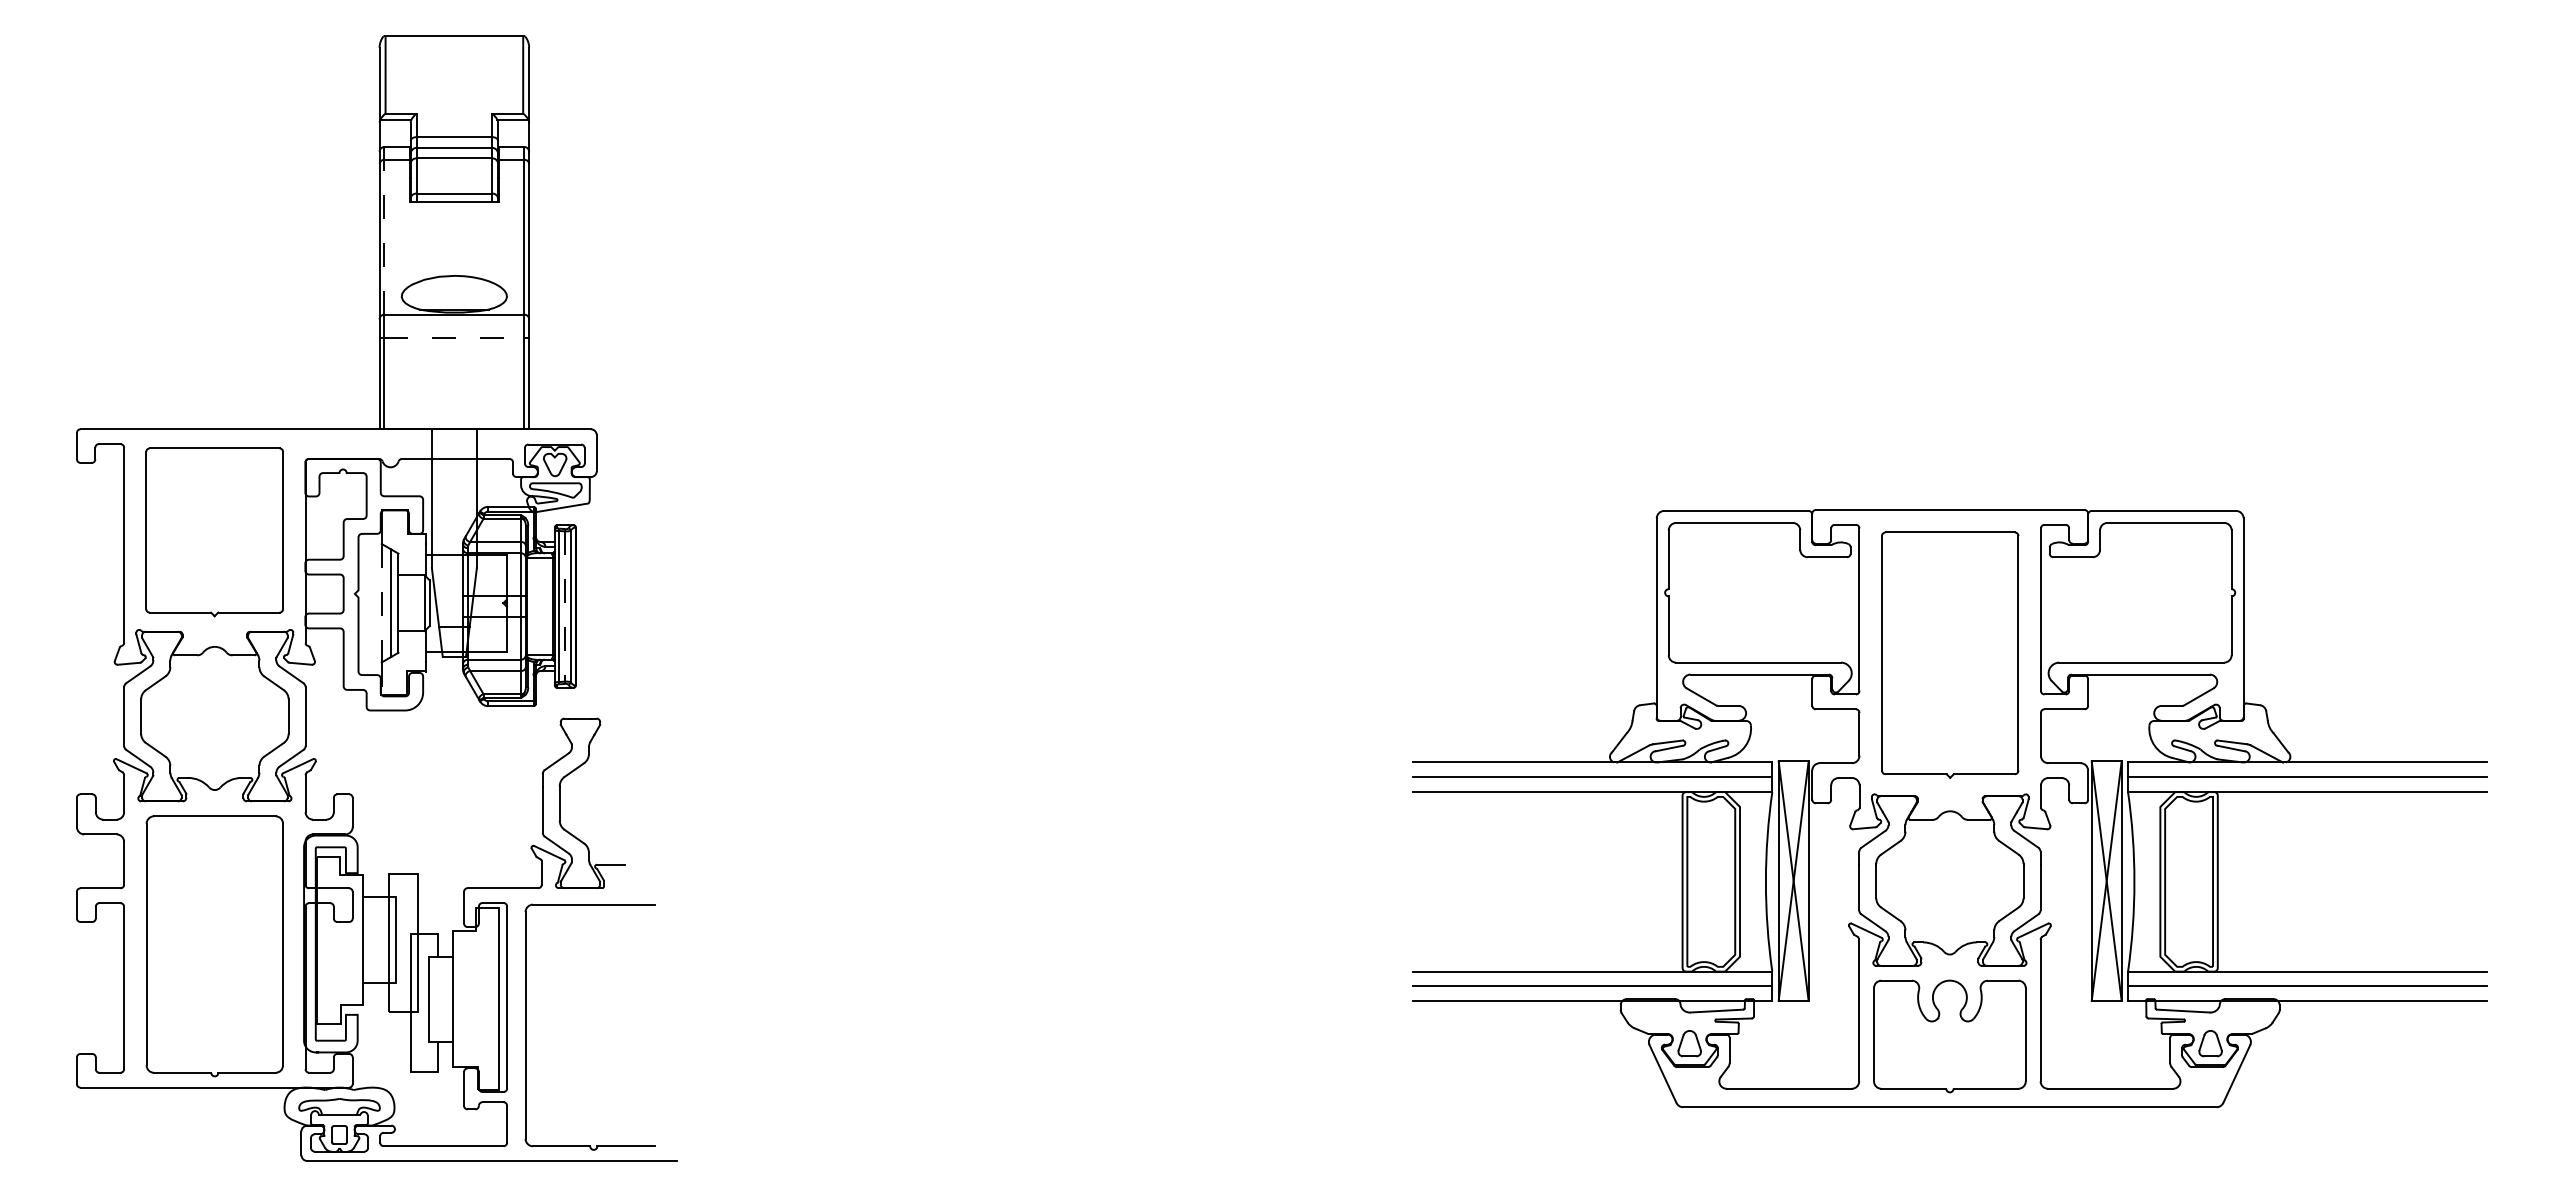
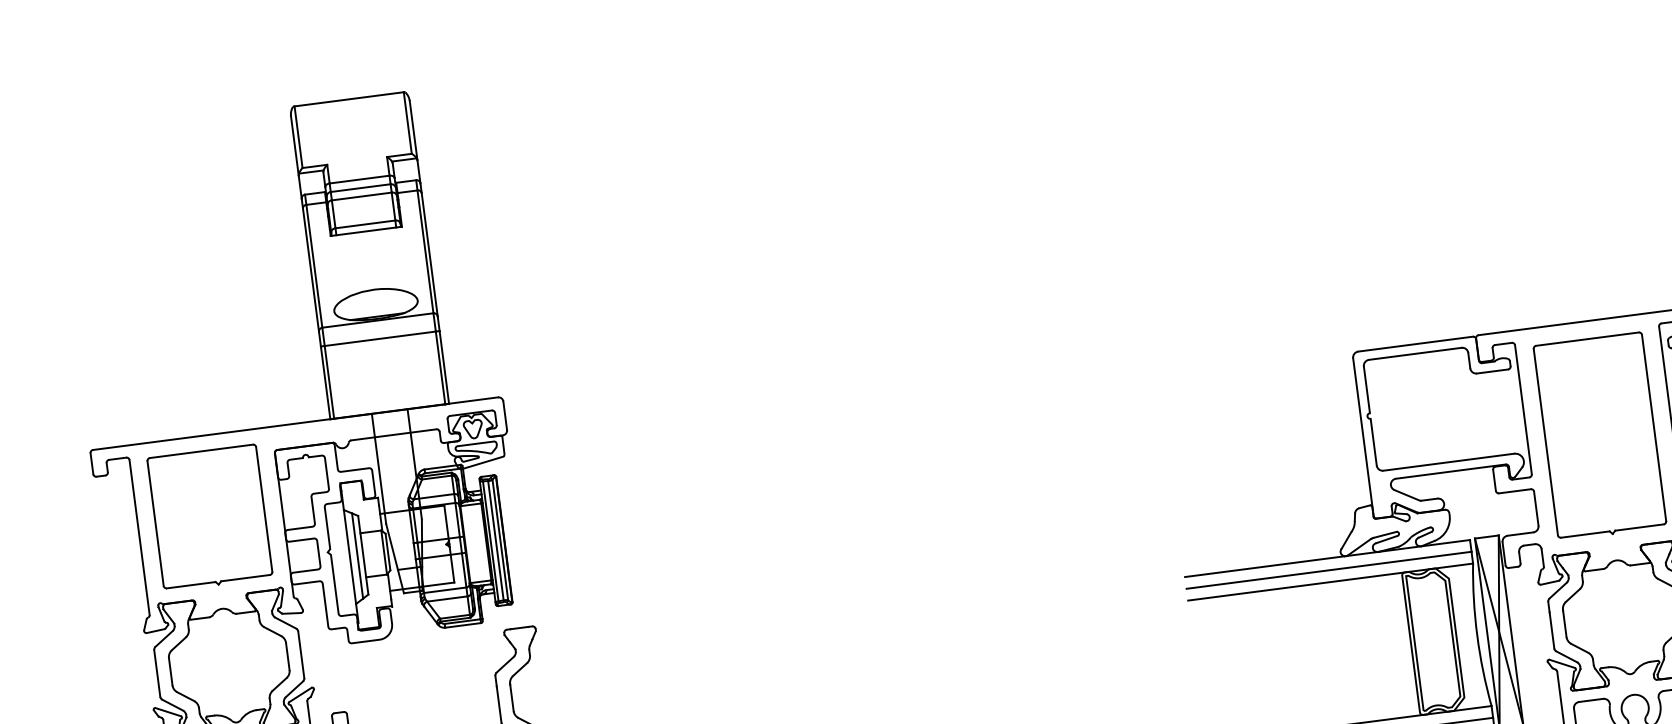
line: (384, 236) -> (314, 265), dashed -> solid
line: (454, 337) -> (380, 338), dashed -> solid
line: (381, 603) -> (349, 557), dashed -> solid
line: (565, 607) -> (496, 541), dashed -> solid

